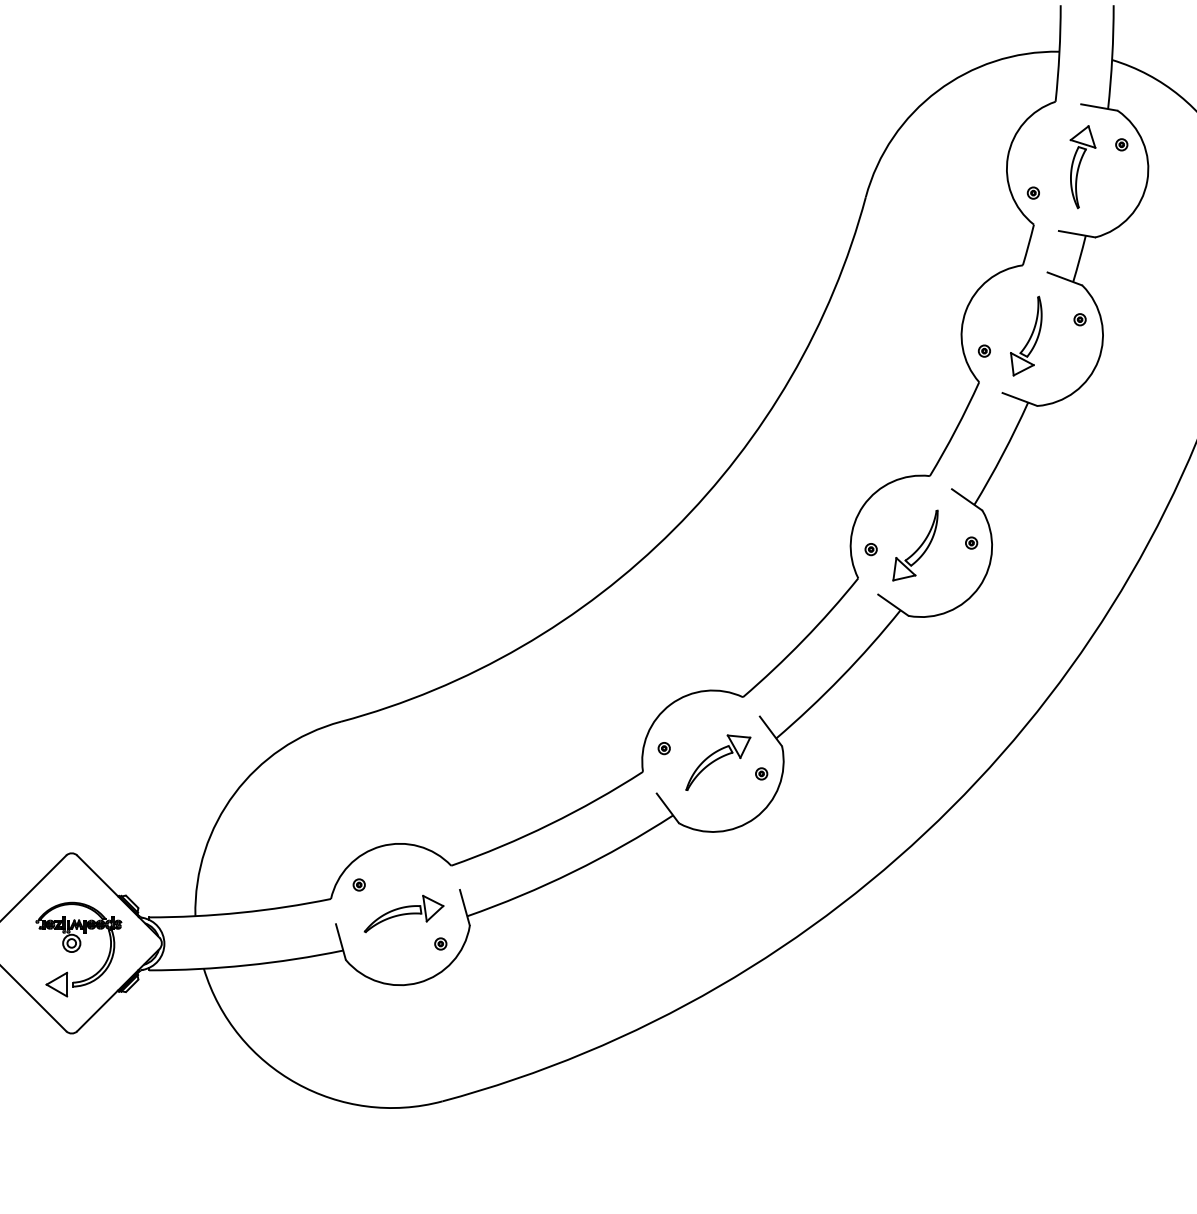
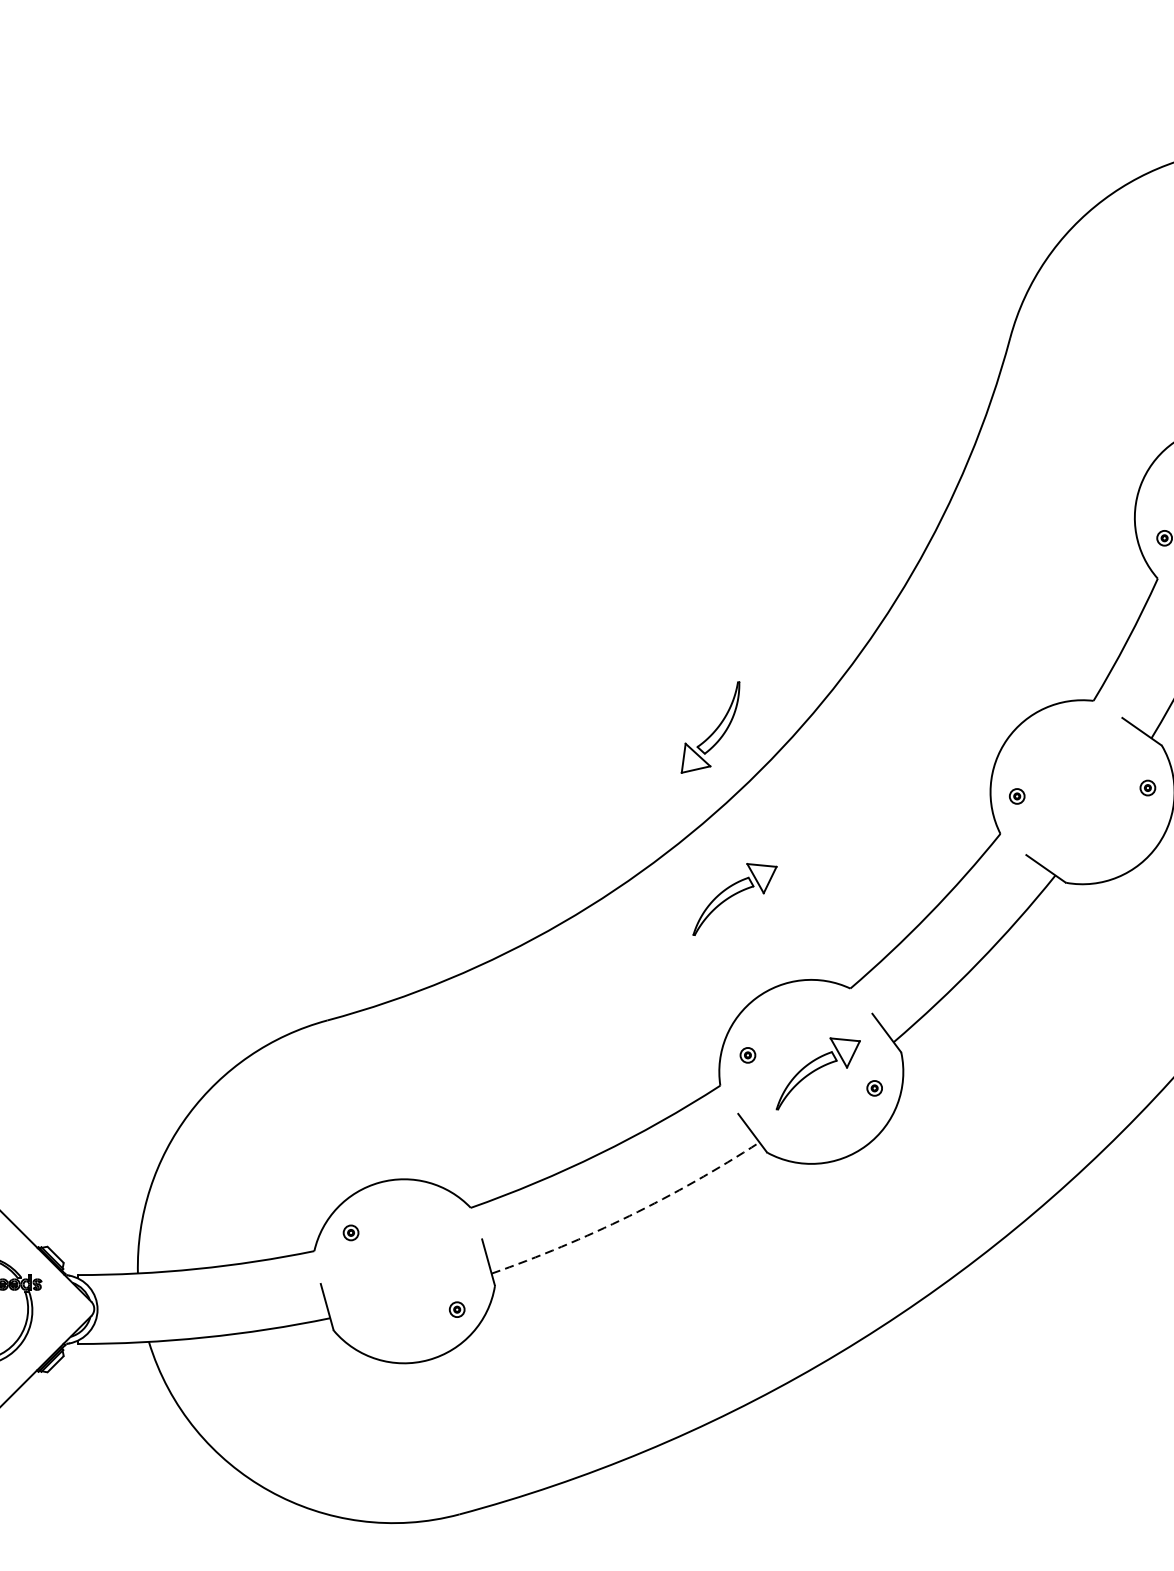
part: (915, 545) -> (710, 727), moved
part: (654, 628) -> (735, 899), added
arc: (573, 872) -> (629, 1216), solid -> dashed
part: (403, 913) -> (408, 1270), removed

